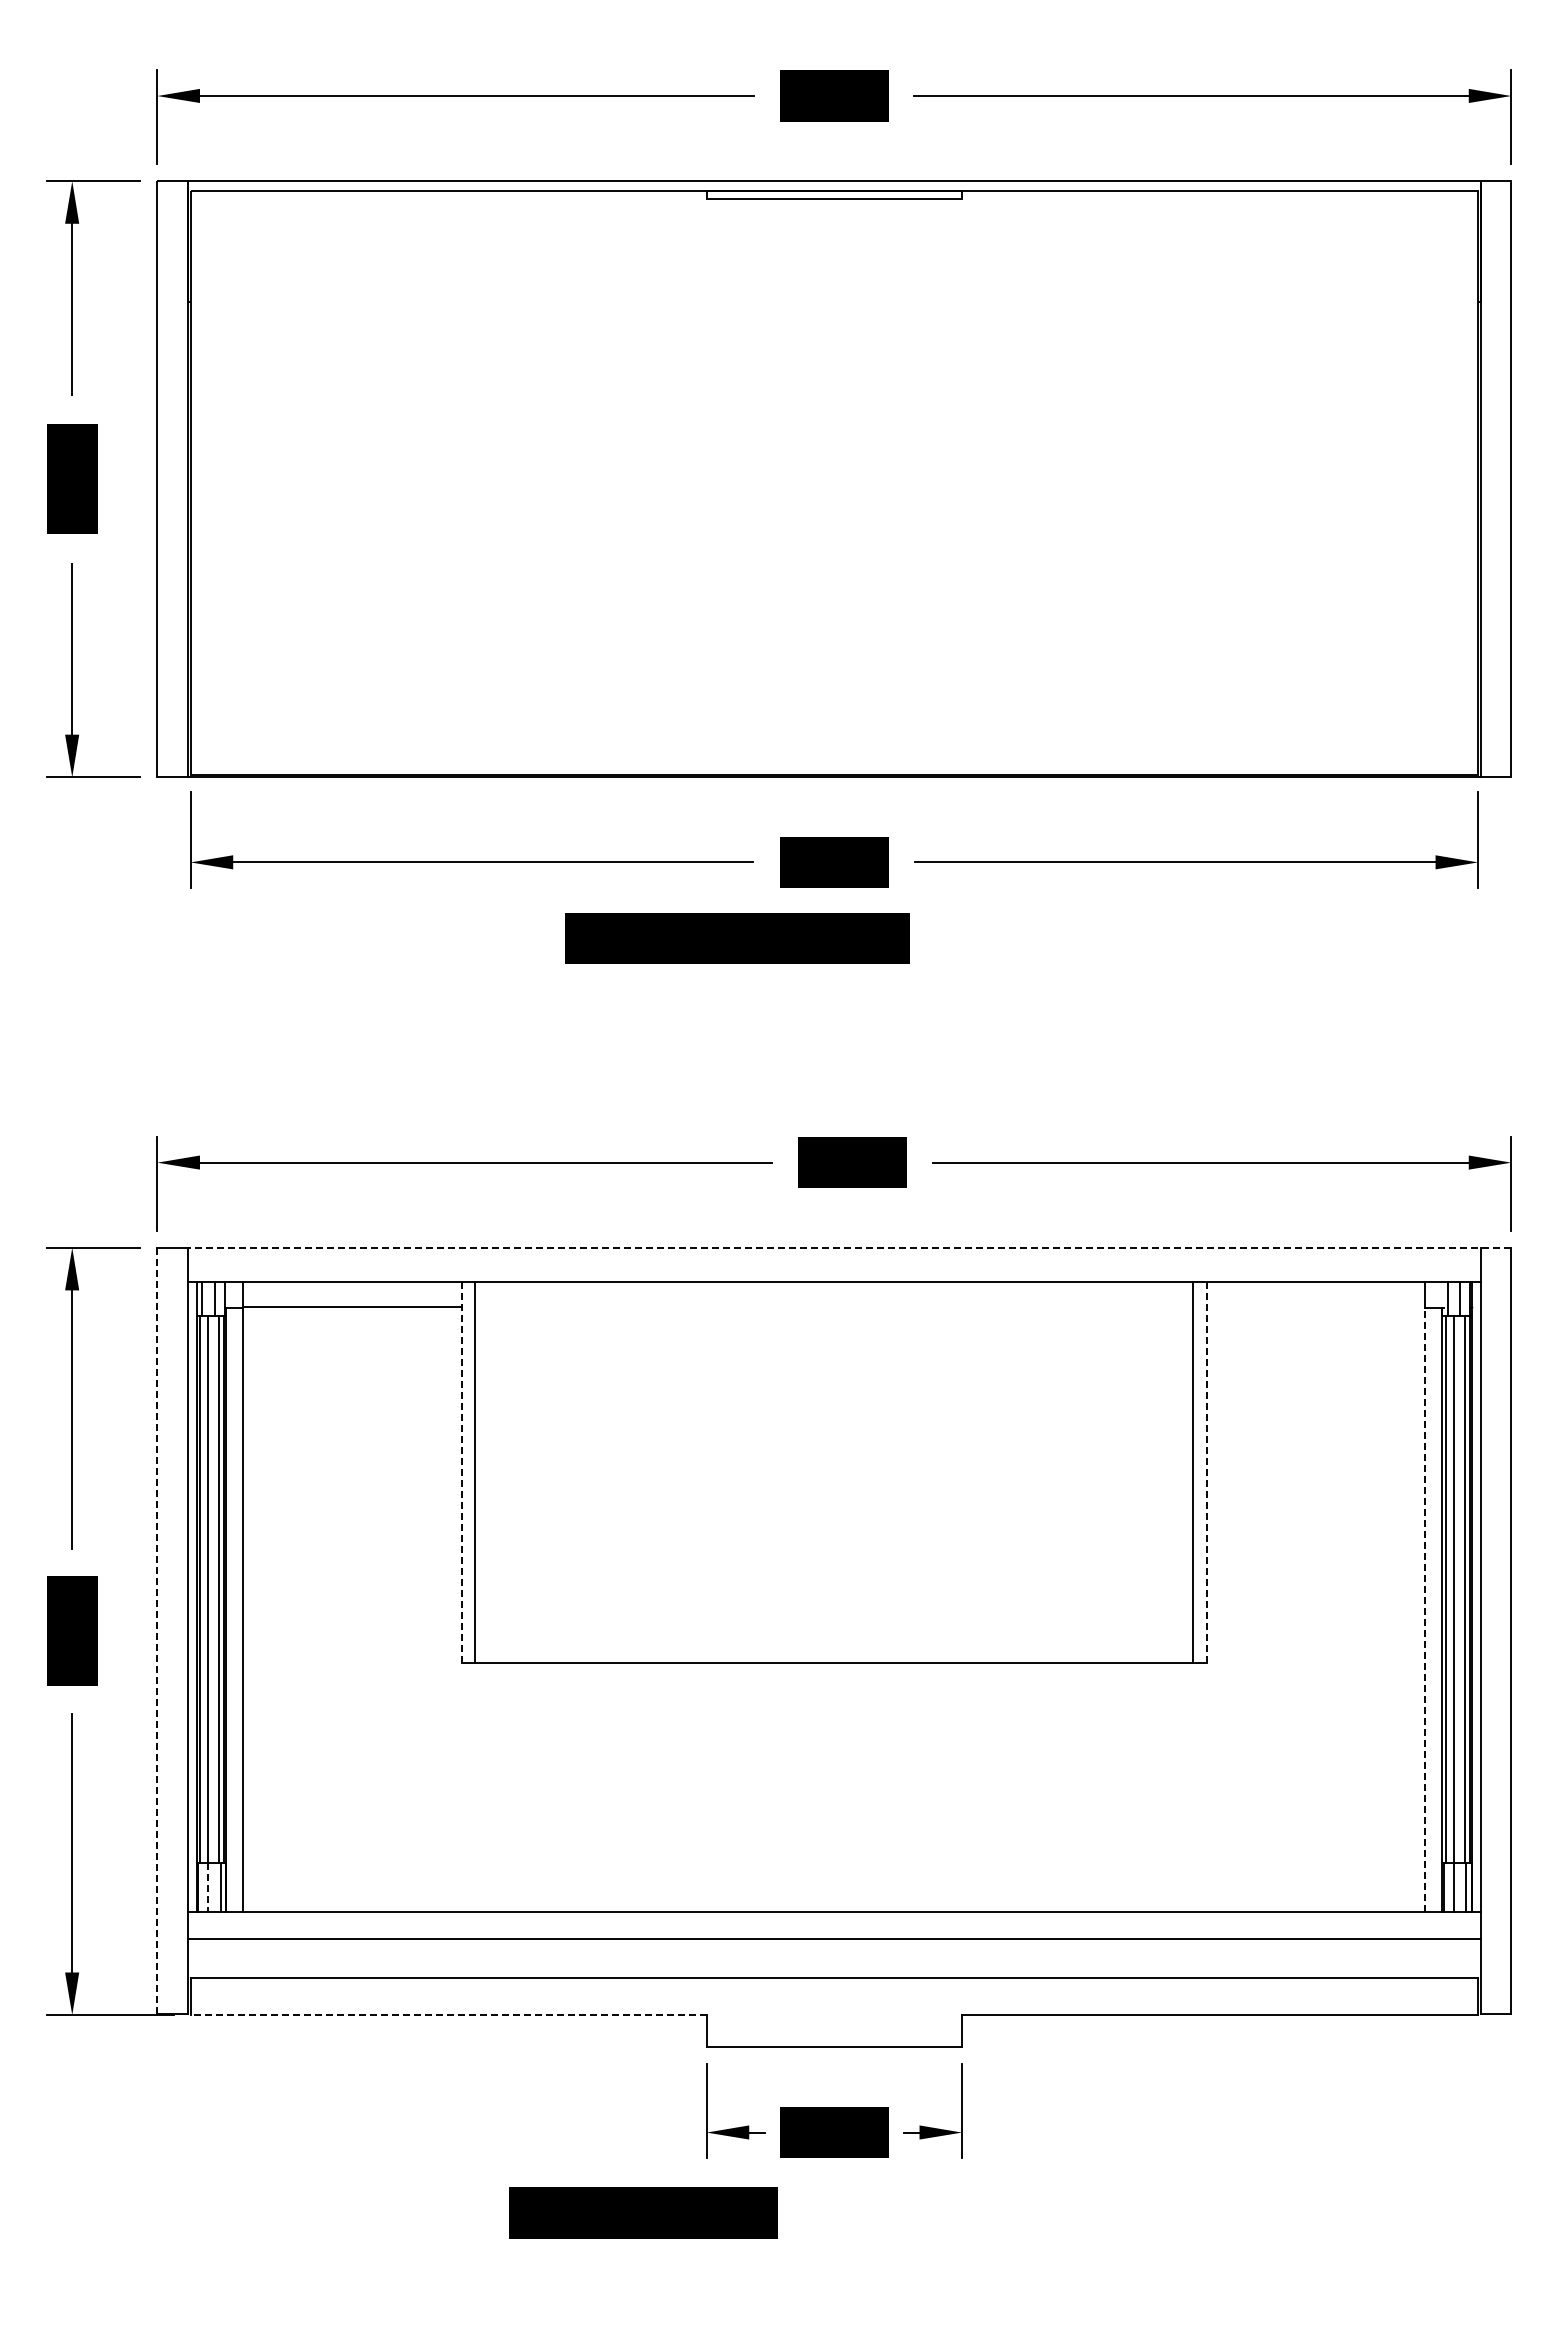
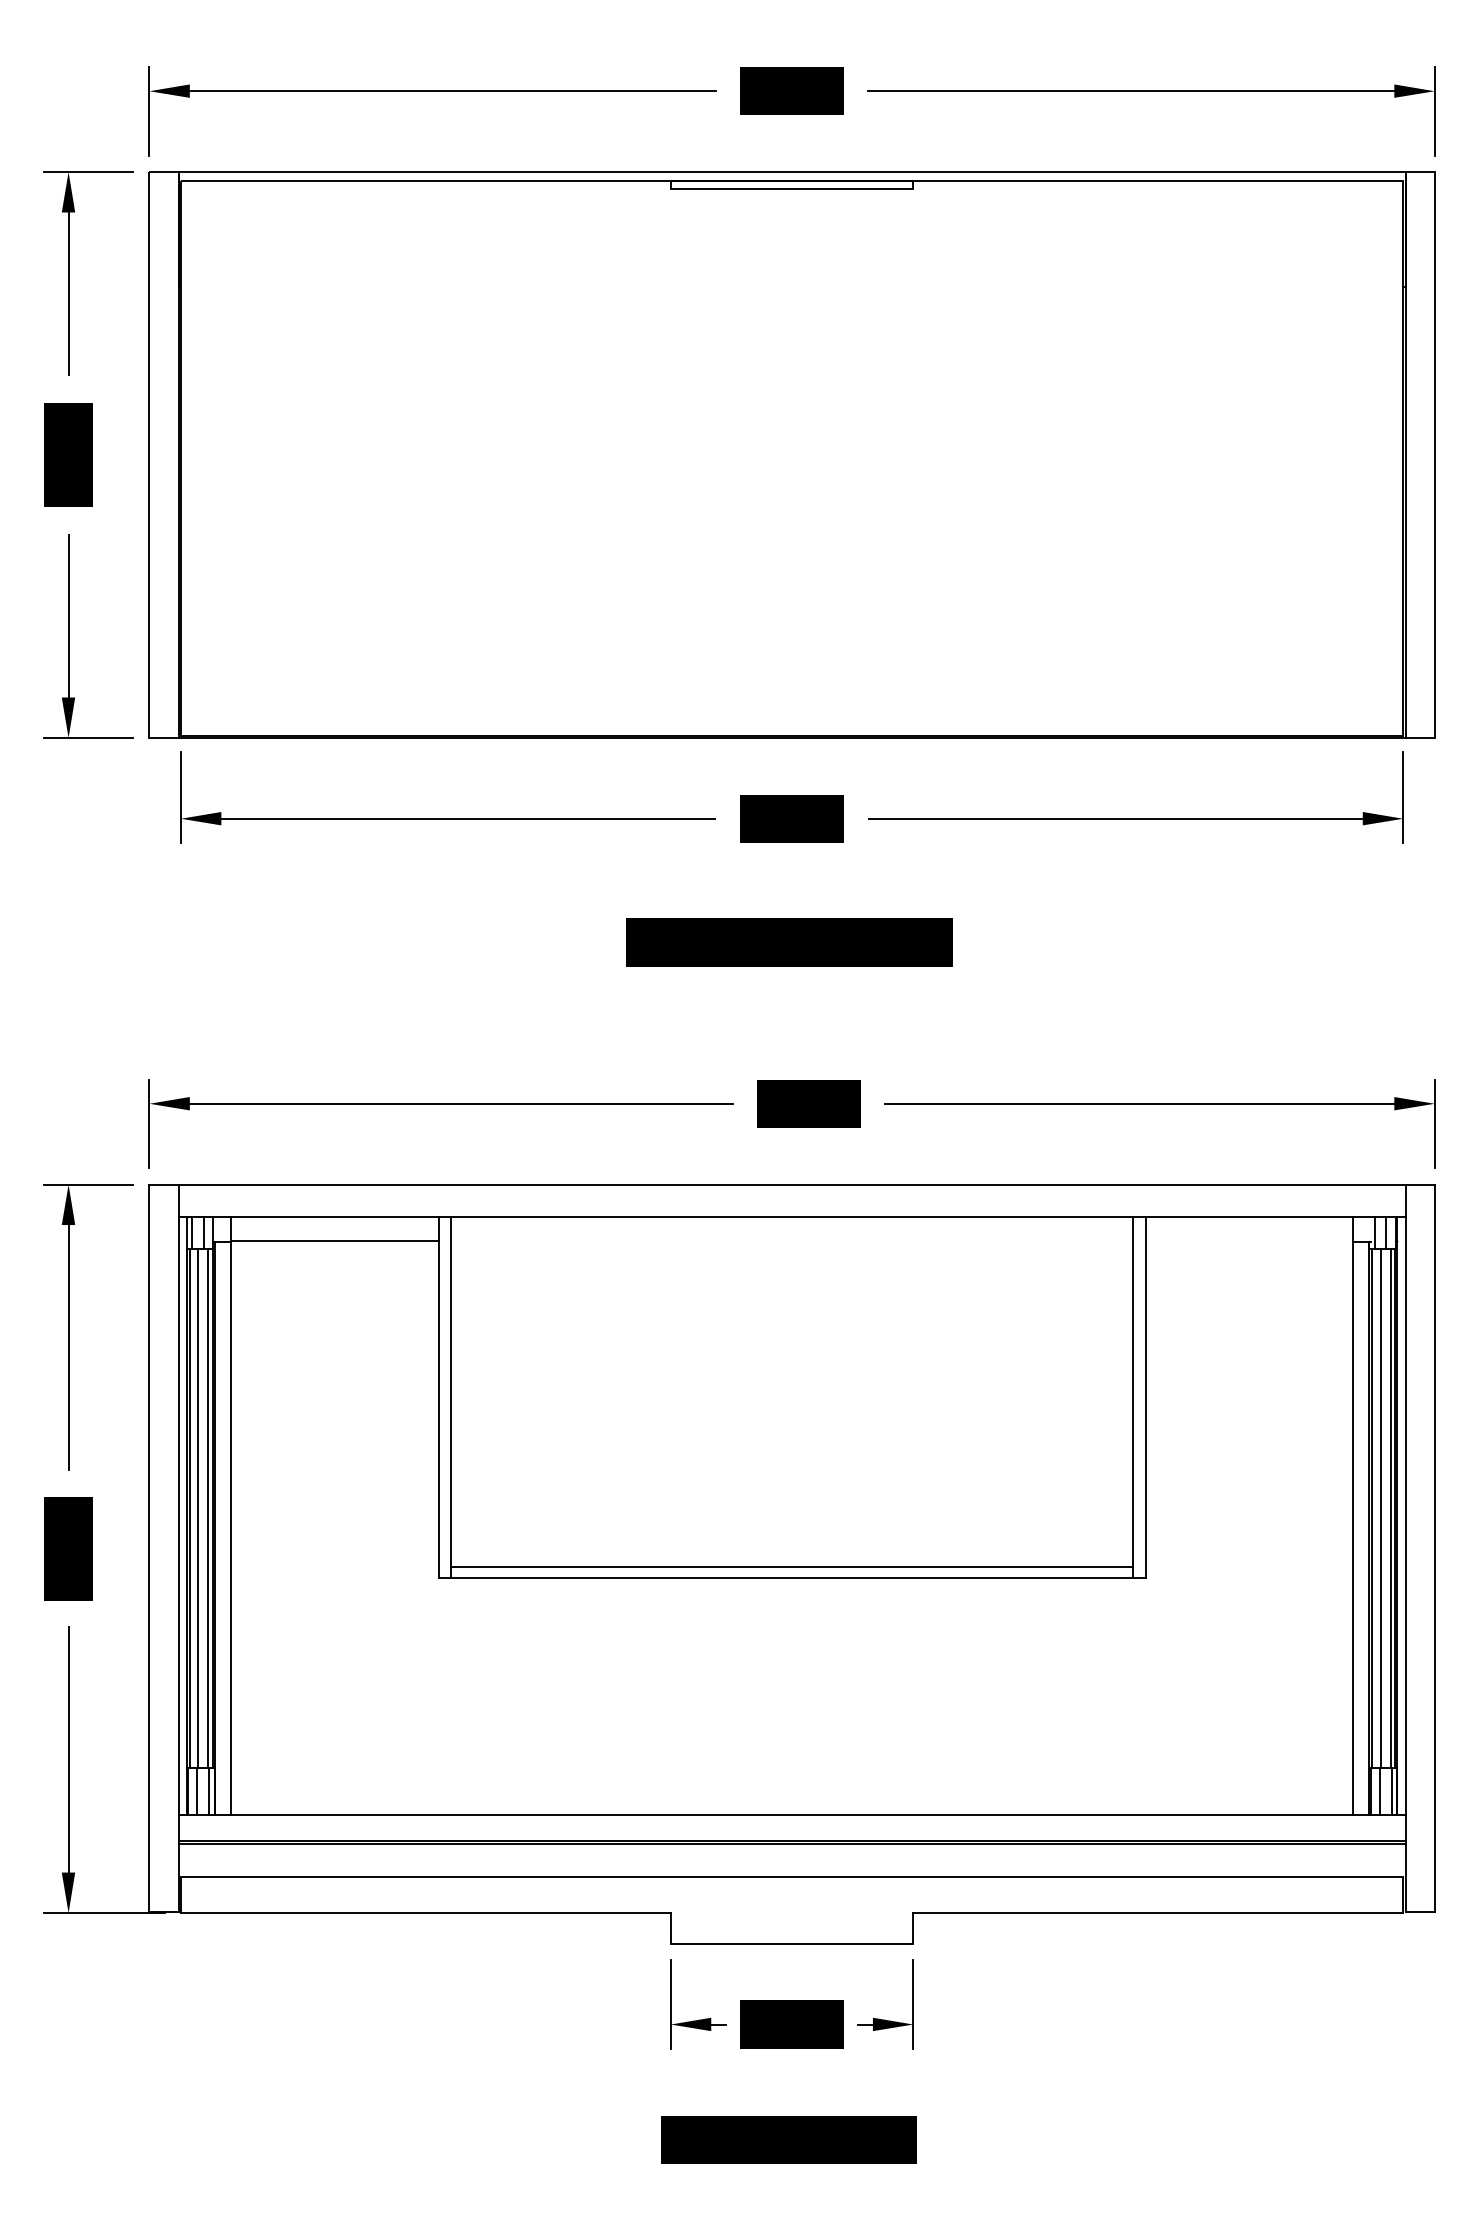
text: (737, 938) -> (789, 942), moved
line: (849, 1247) -> (806, 1184), dashed -> solid
line: (461, 1472) -> (438, 1397), dashed -> solid
line: (1206, 1472) -> (1145, 1397), dashed -> solid
line: (1425, 1609) -> (1353, 1527), dashed -> solid
line: (157, 1630) -> (149, 1547), dashed -> solid
line: (834, 1651) -> (792, 1567), added
line: (207, 1887) -> (196, 1791), dashed -> solid
line: (834, 1942) -> (792, 1844), added
line: (448, 2015) -> (425, 1913), dashed -> solid
text: (643, 2212) -> (789, 2139), moved

